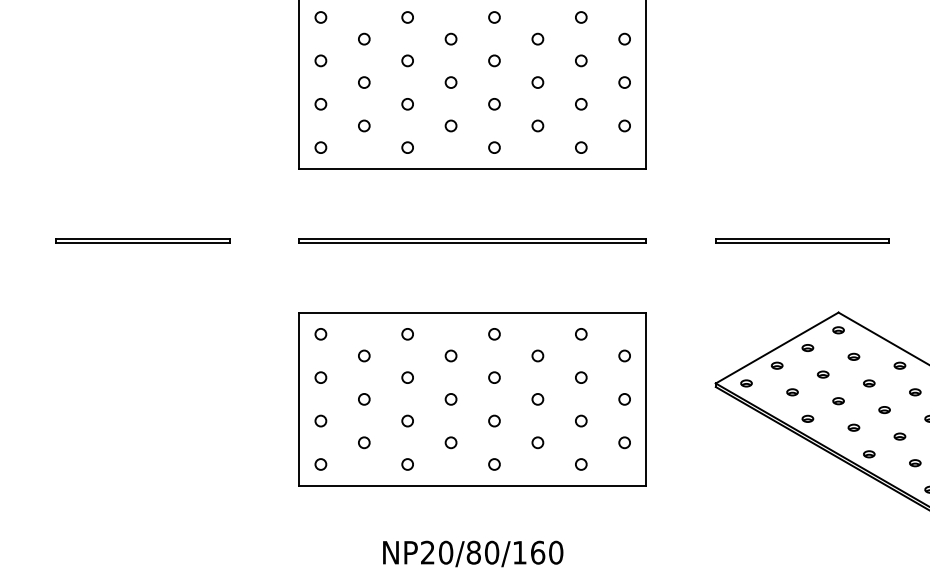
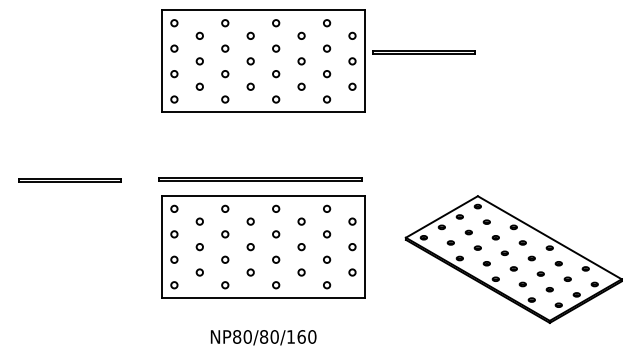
line: (141, 239) -> (69, 179), moved
line: (472, 239) -> (260, 178), moved
line: (802, 239) -> (423, 51), moved
text: (428, 551) -> (237, 336), NP20/80/160 -> NP80/80/160

